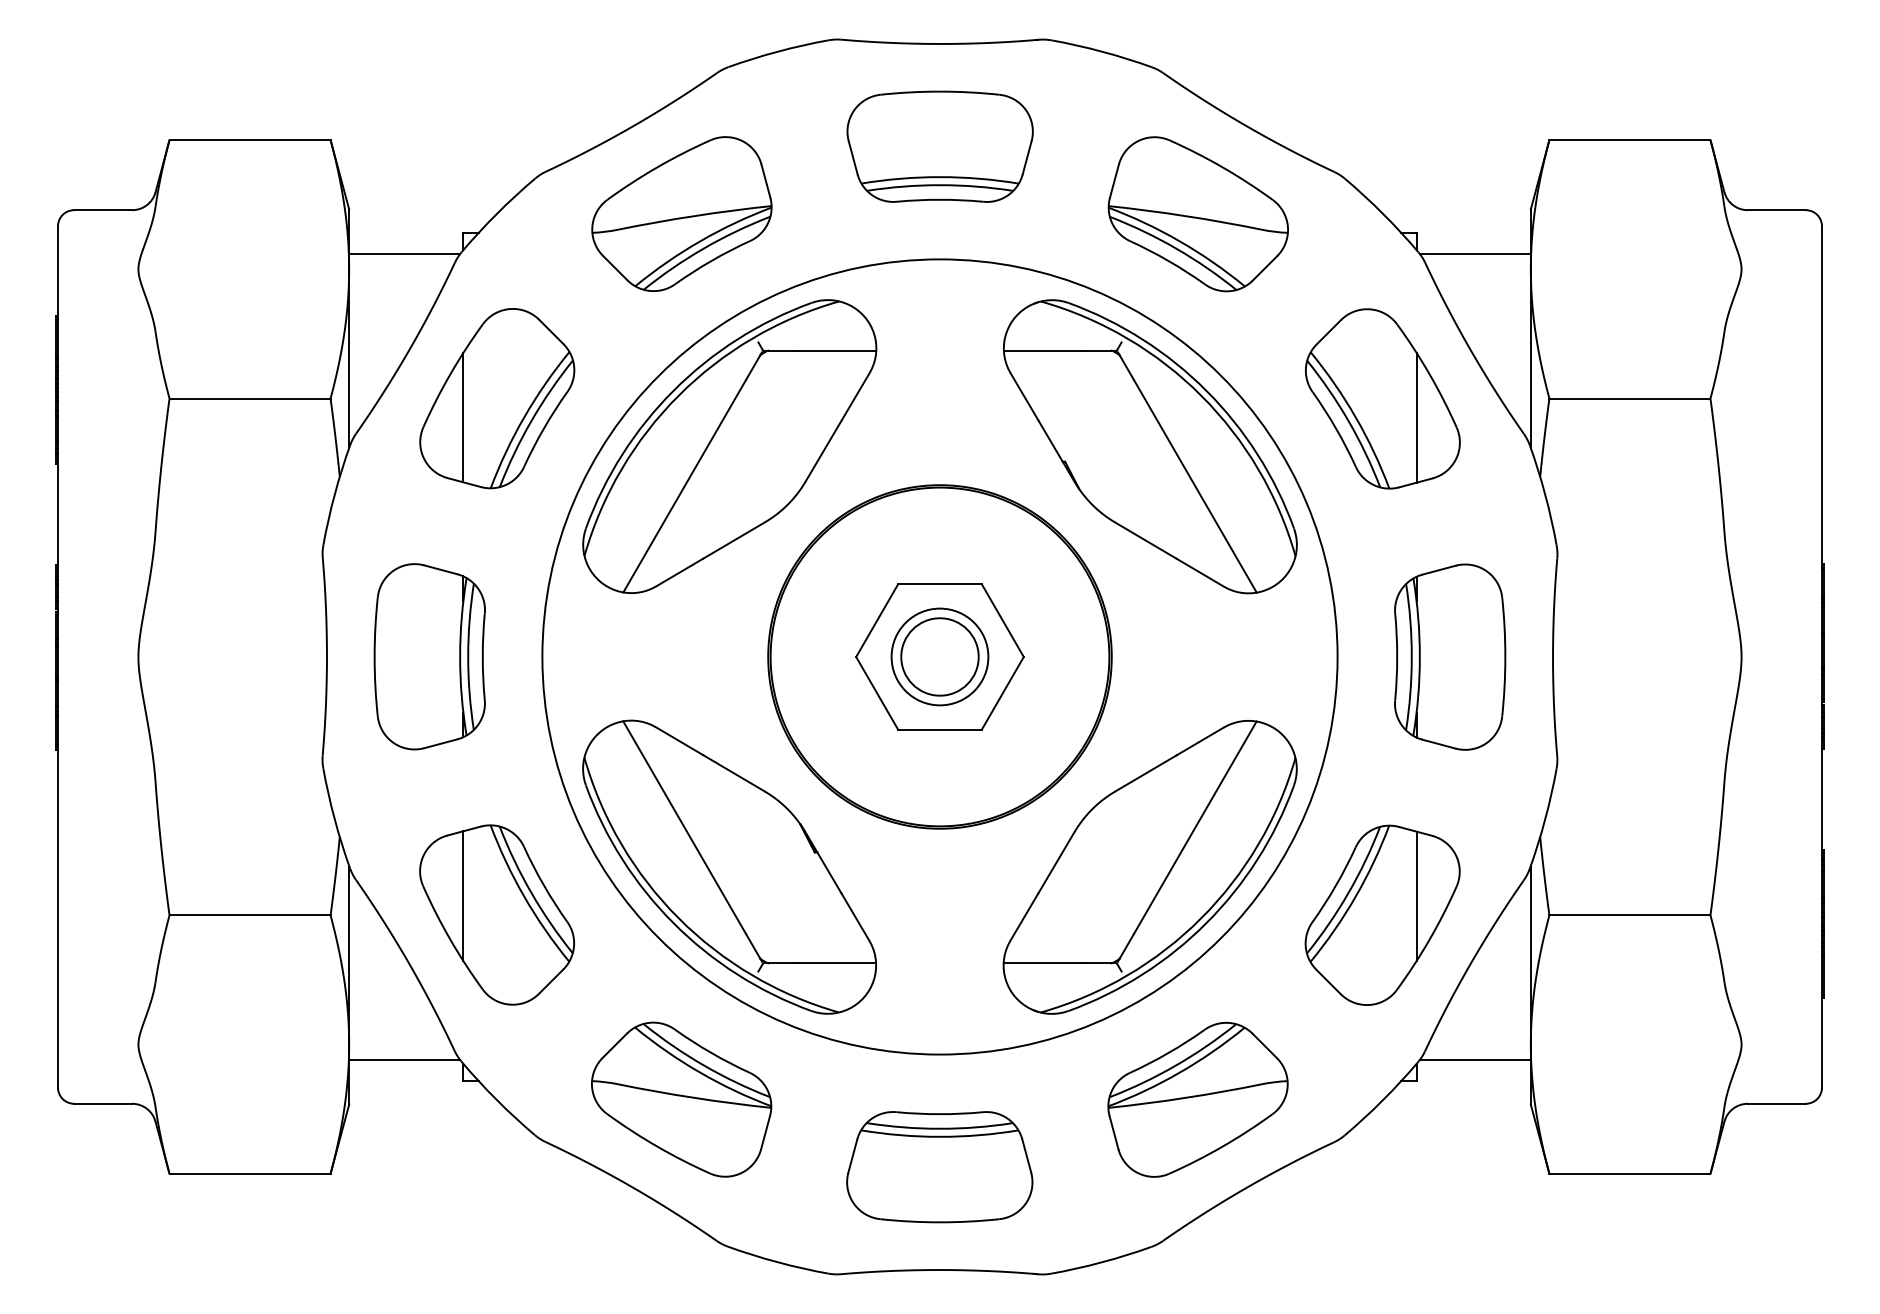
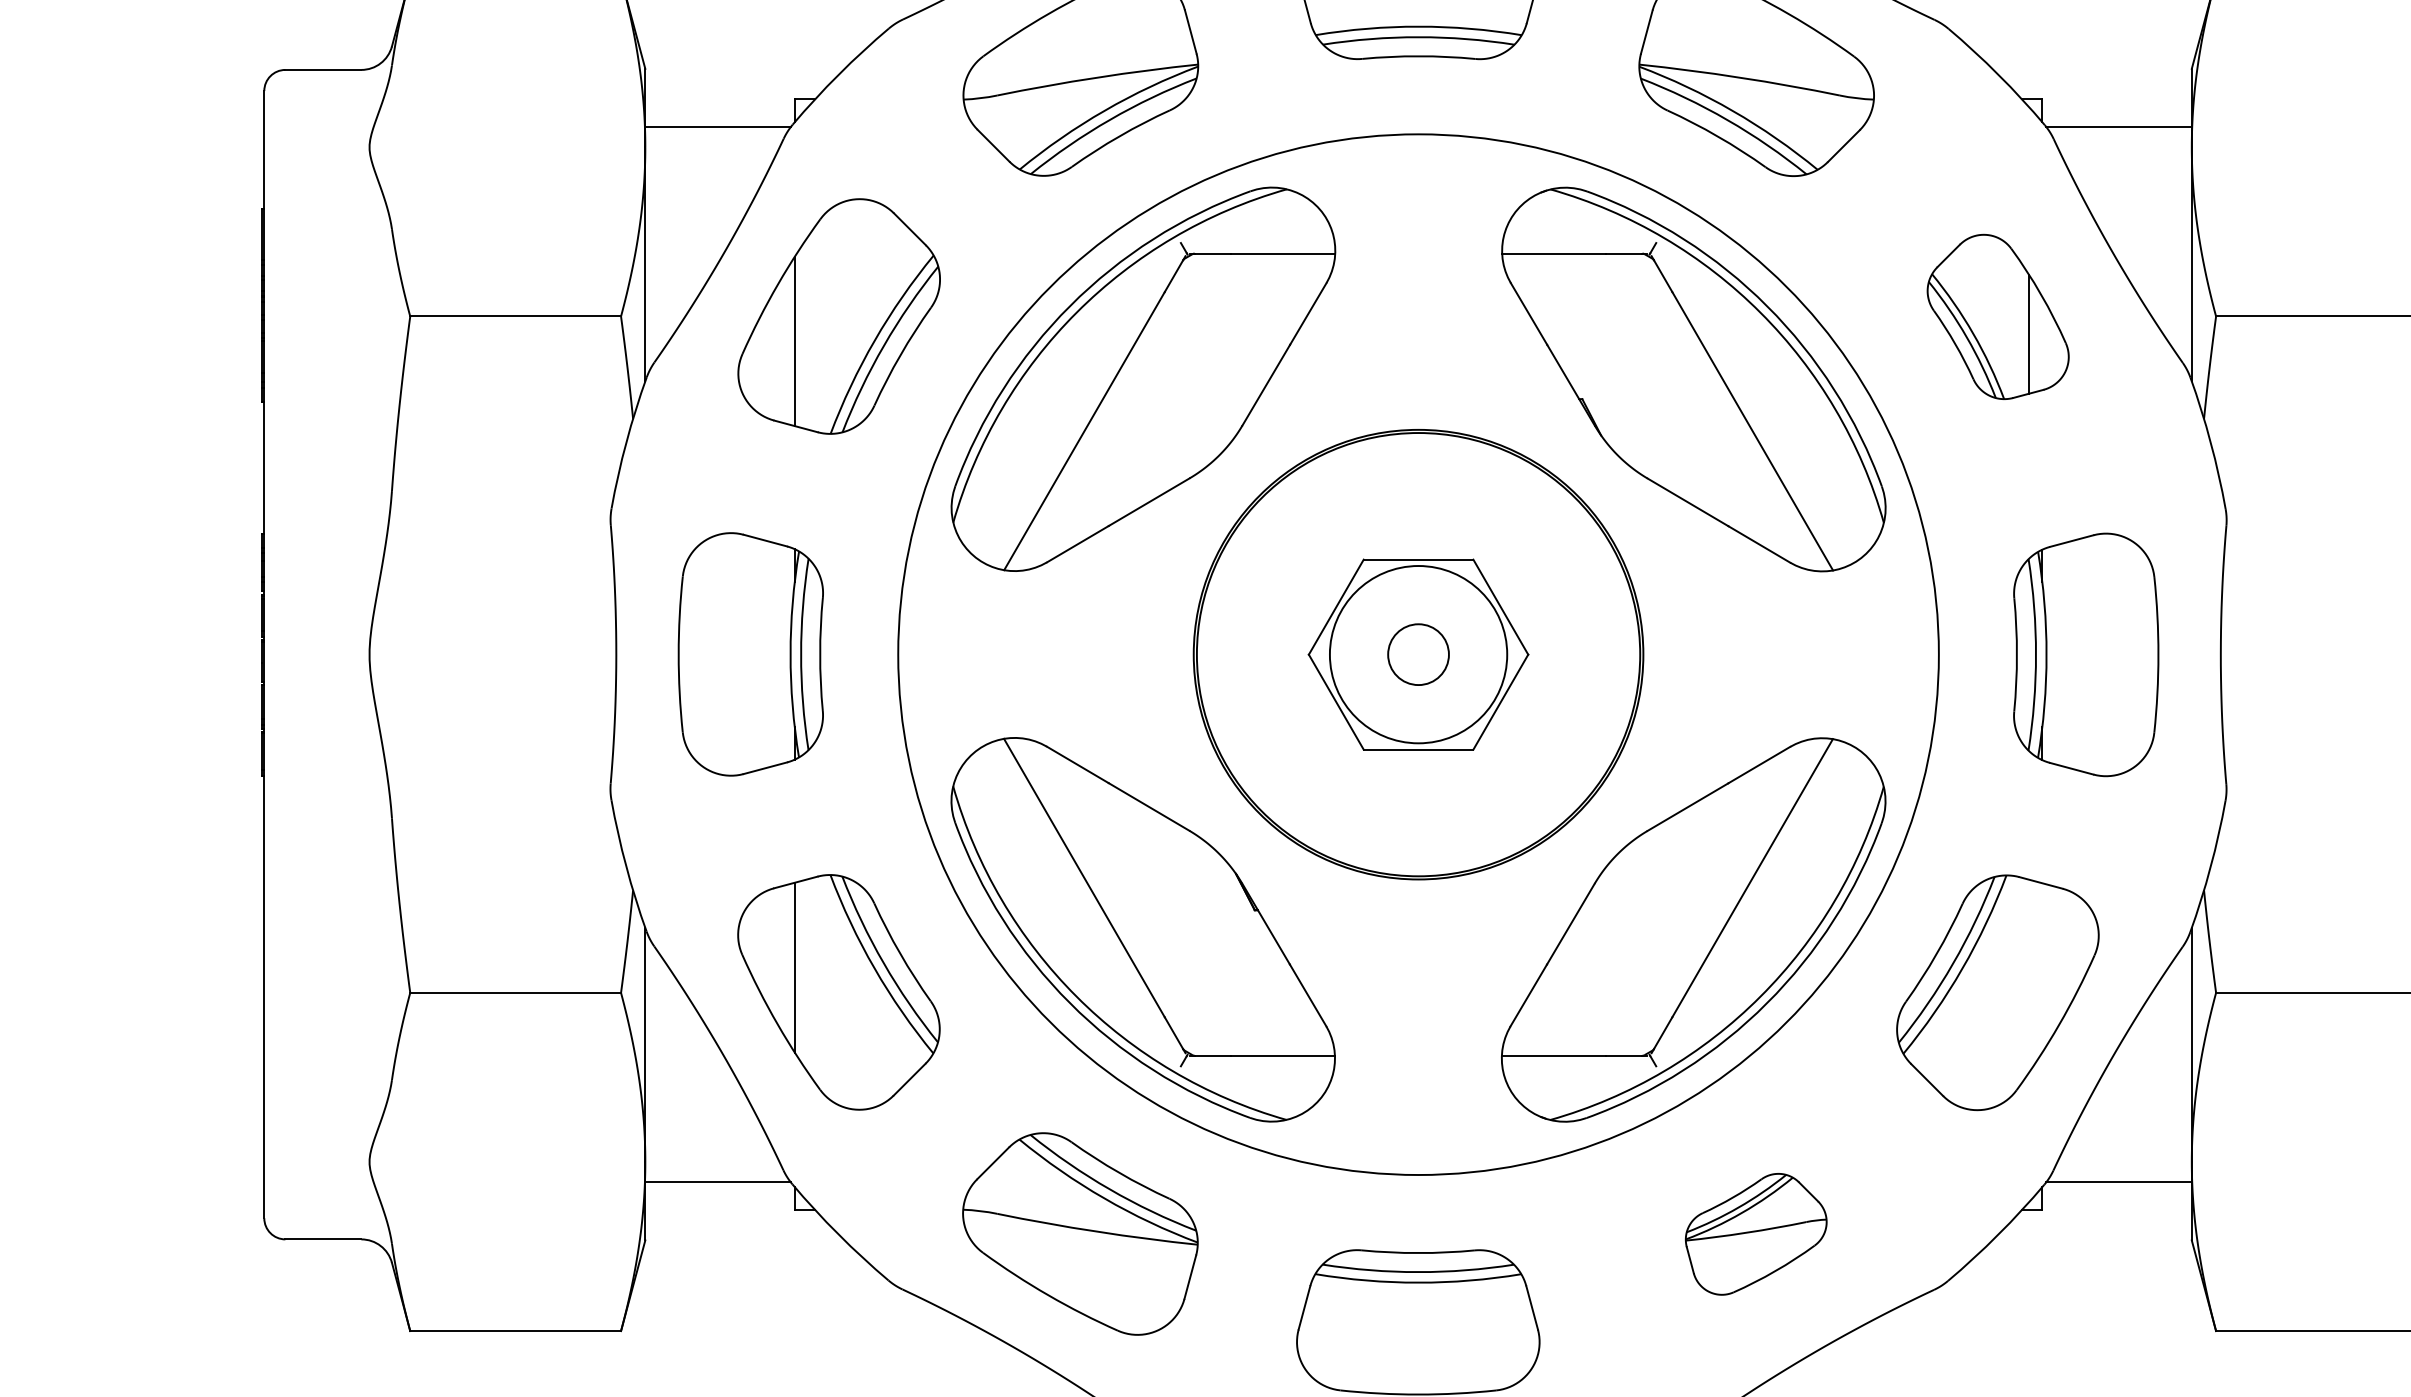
part: (1382, 398) -> (1997, 316), size x0.7
circle: (939, 656) -> (1417, 654), size x0.6
circle: (939, 656) -> (1417, 654), size x1.4
line: (1416, 896) -> (2042, 968), removed
part: (1197, 1099) -> (1755, 1233), size x0.6

